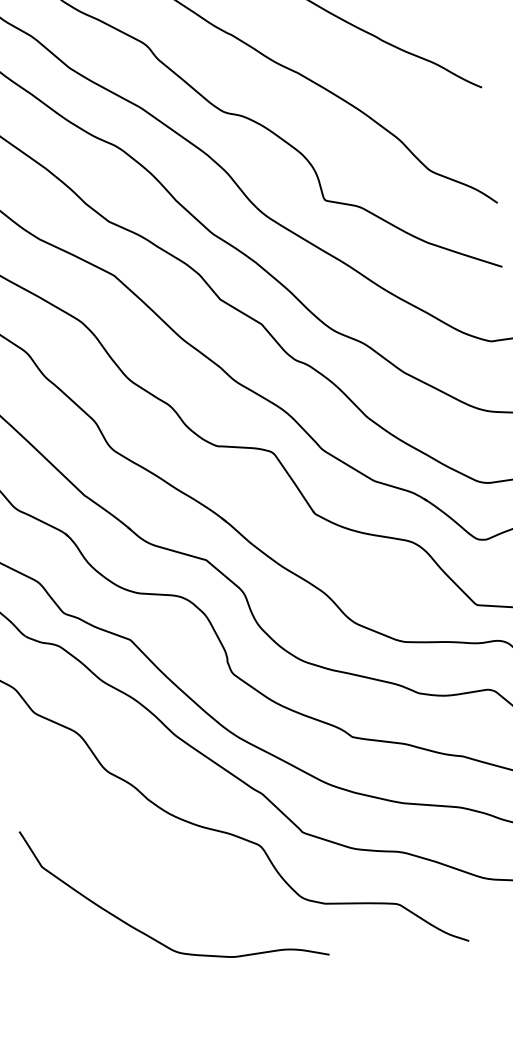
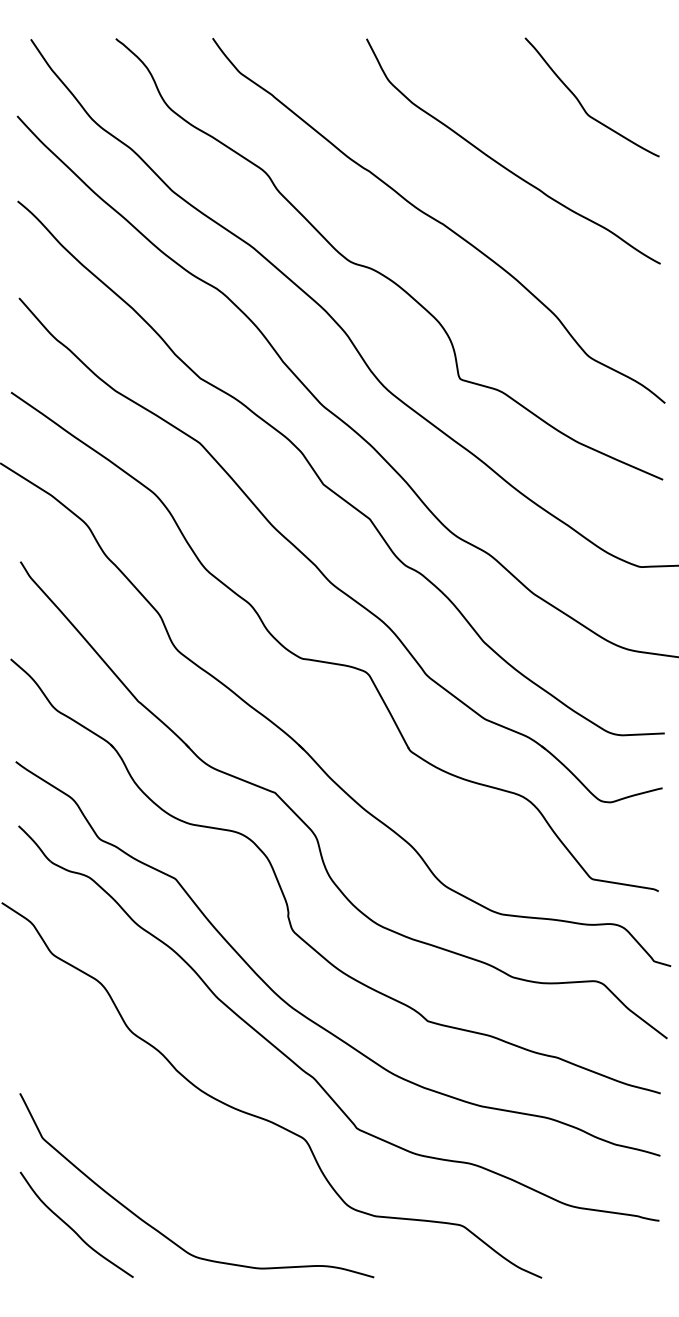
curve: (74, 939) -> (72, 1228), added

